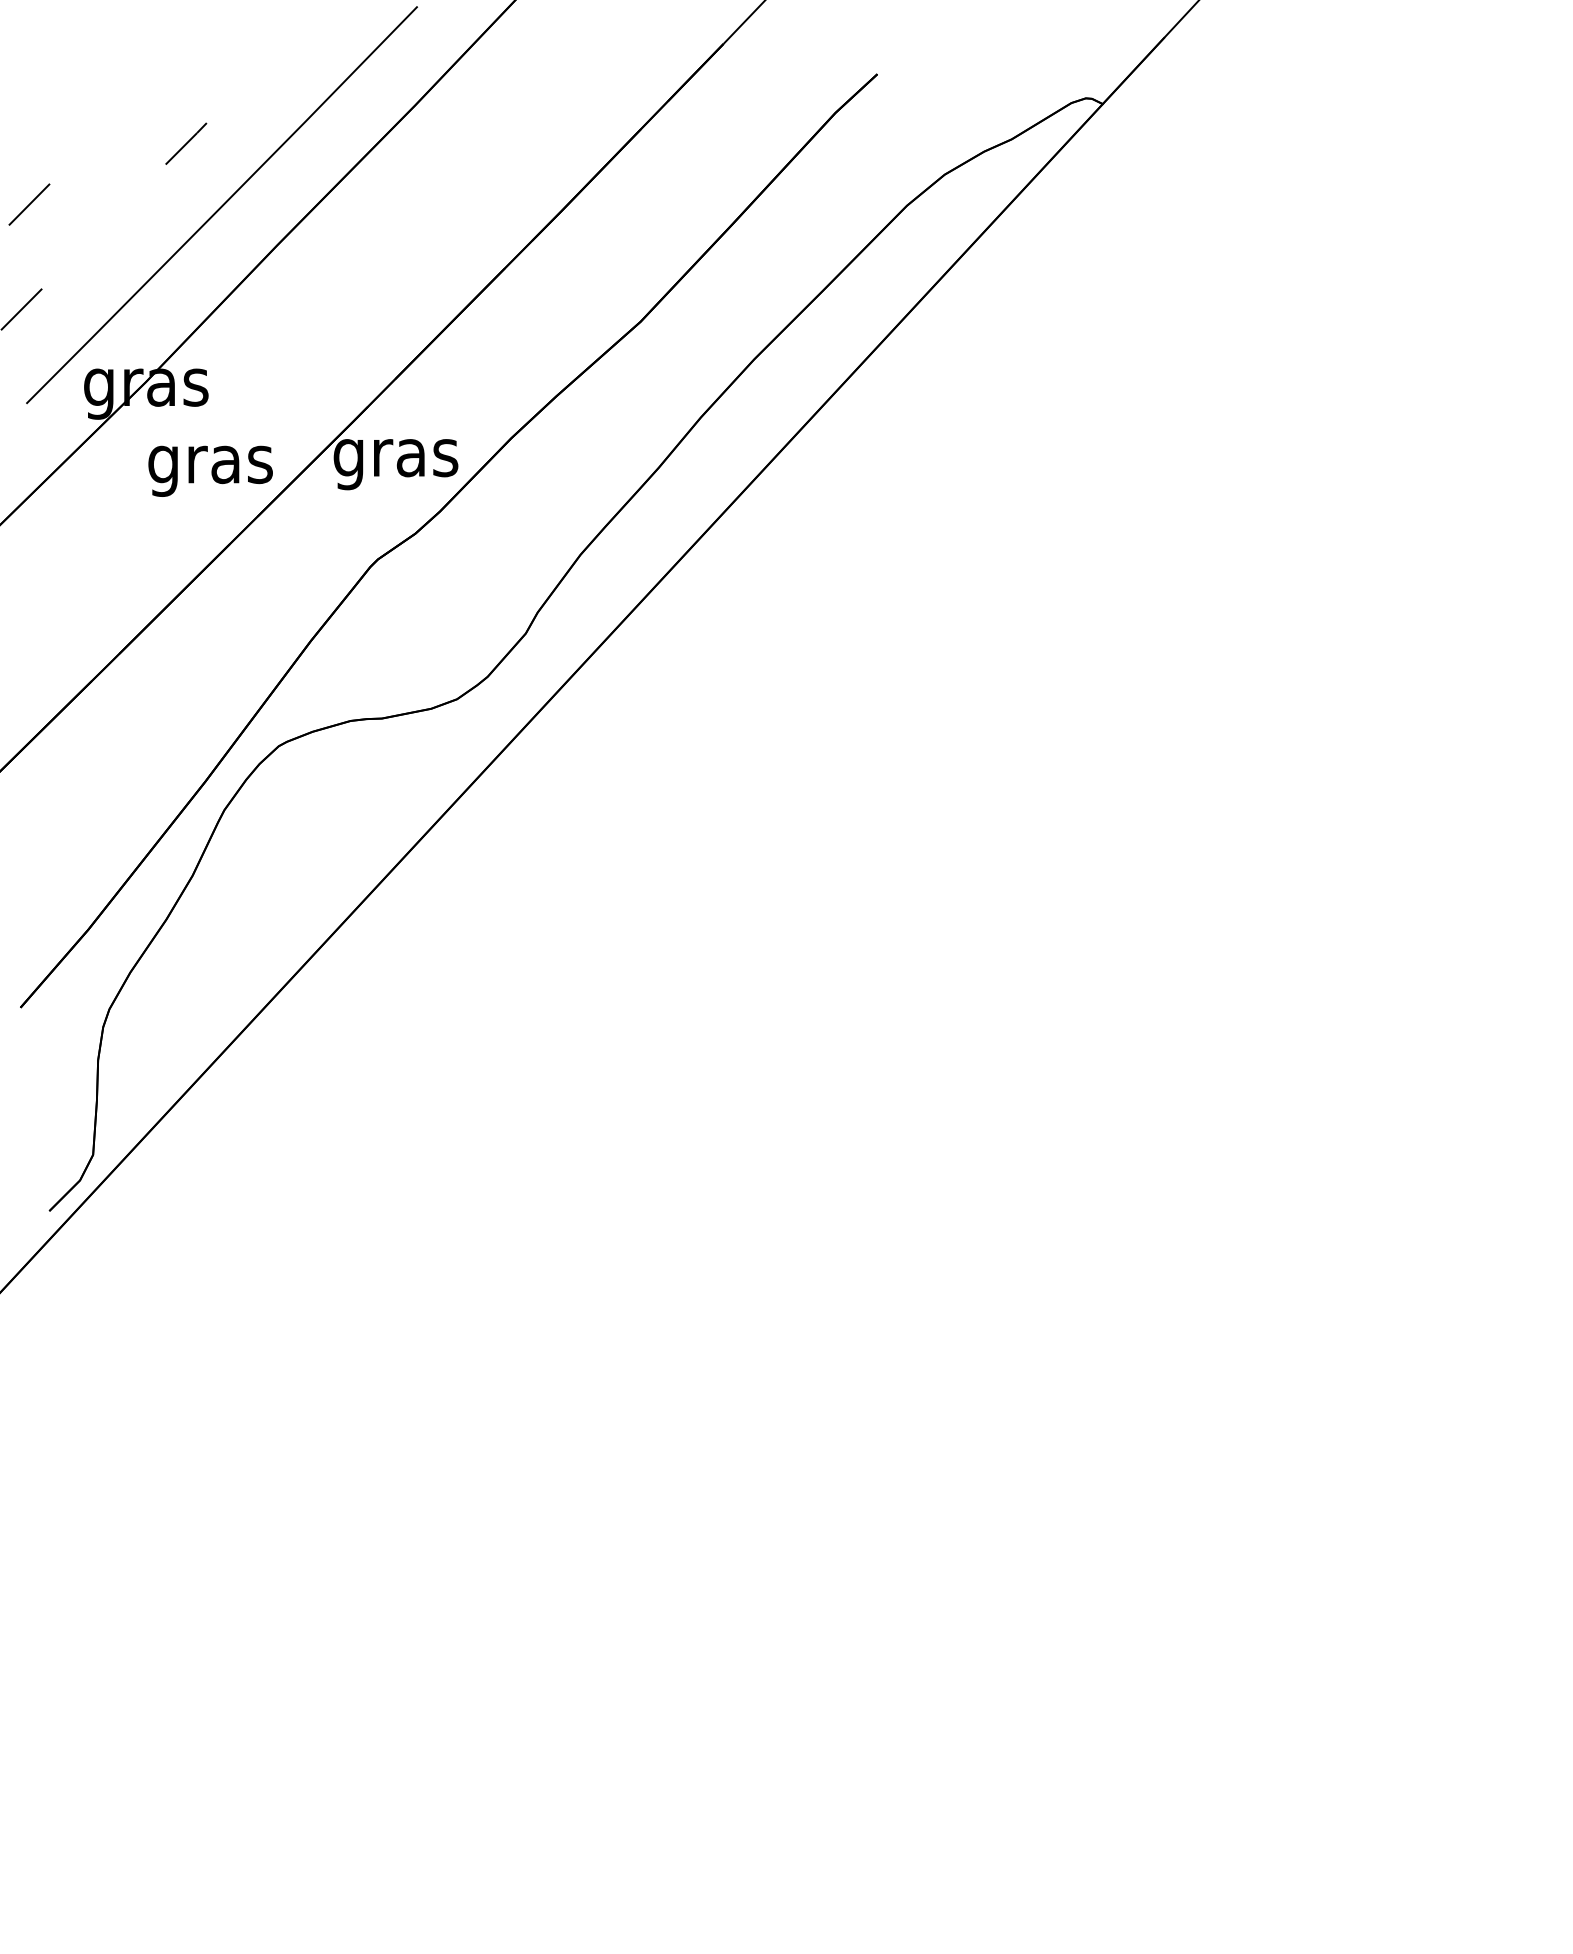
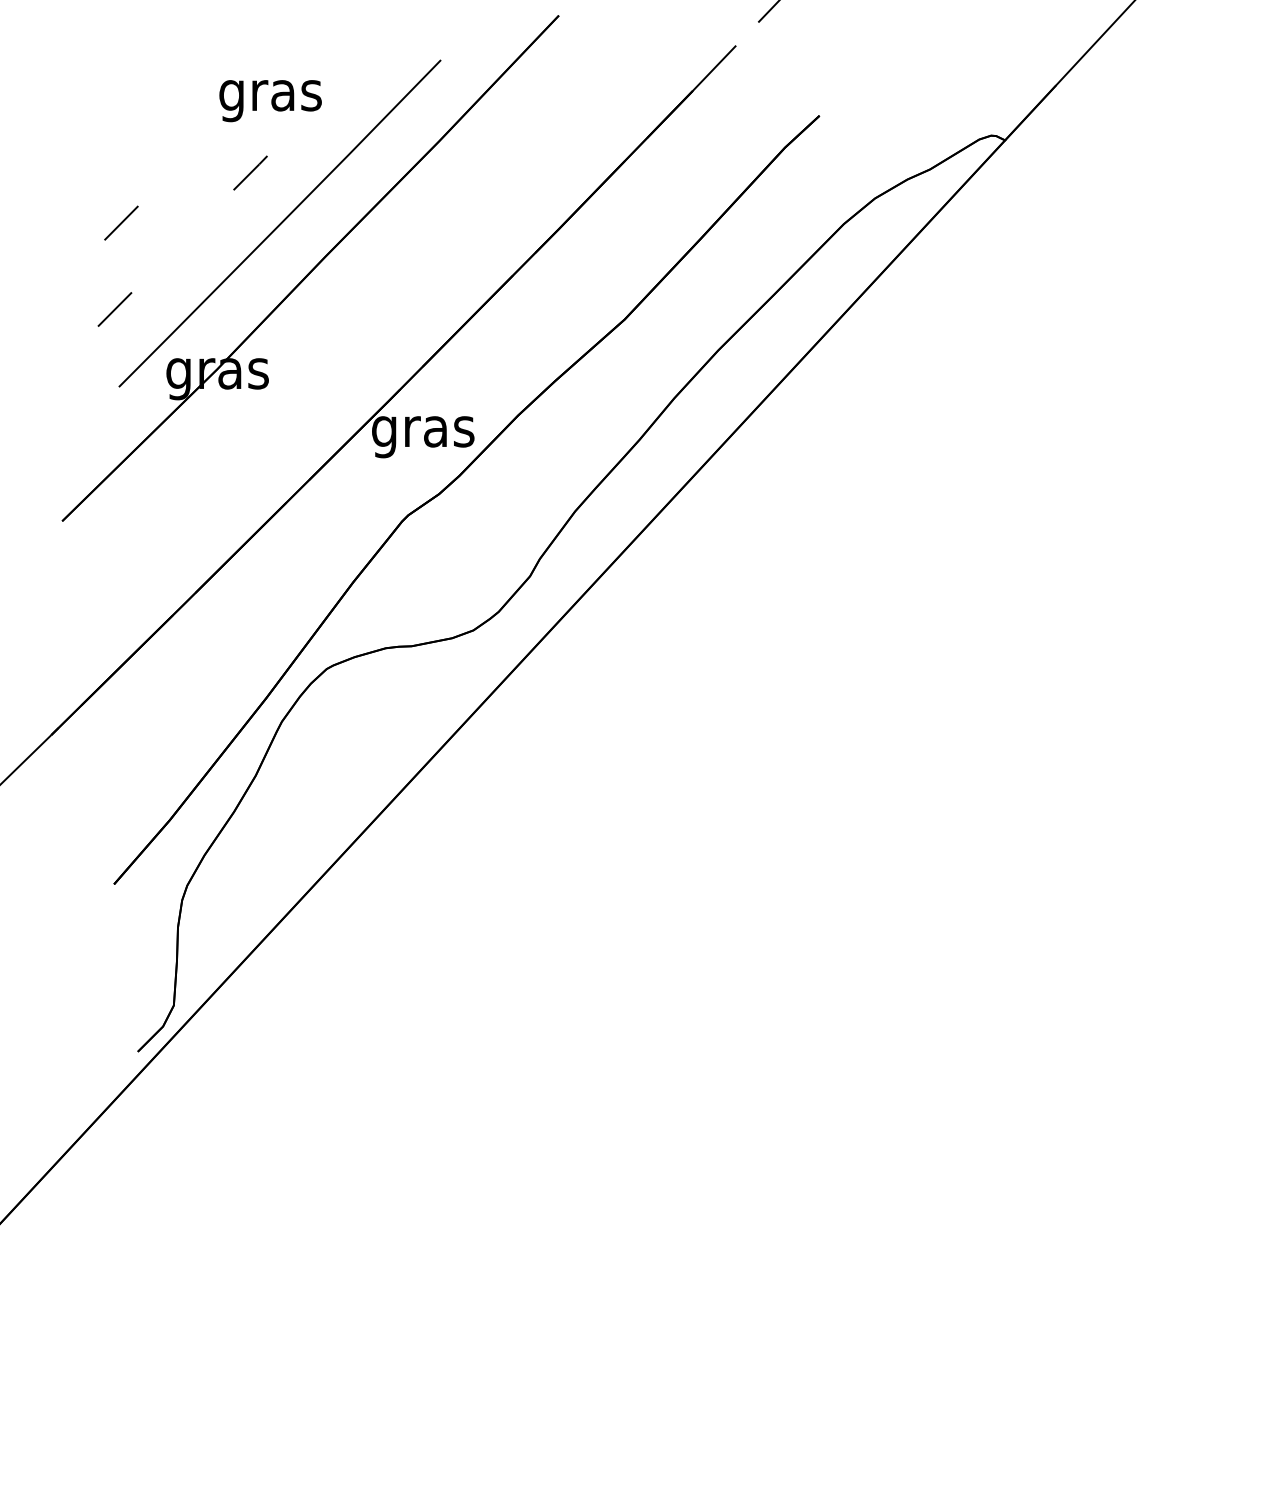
text: (210, 470) -> (270, 100), moved

